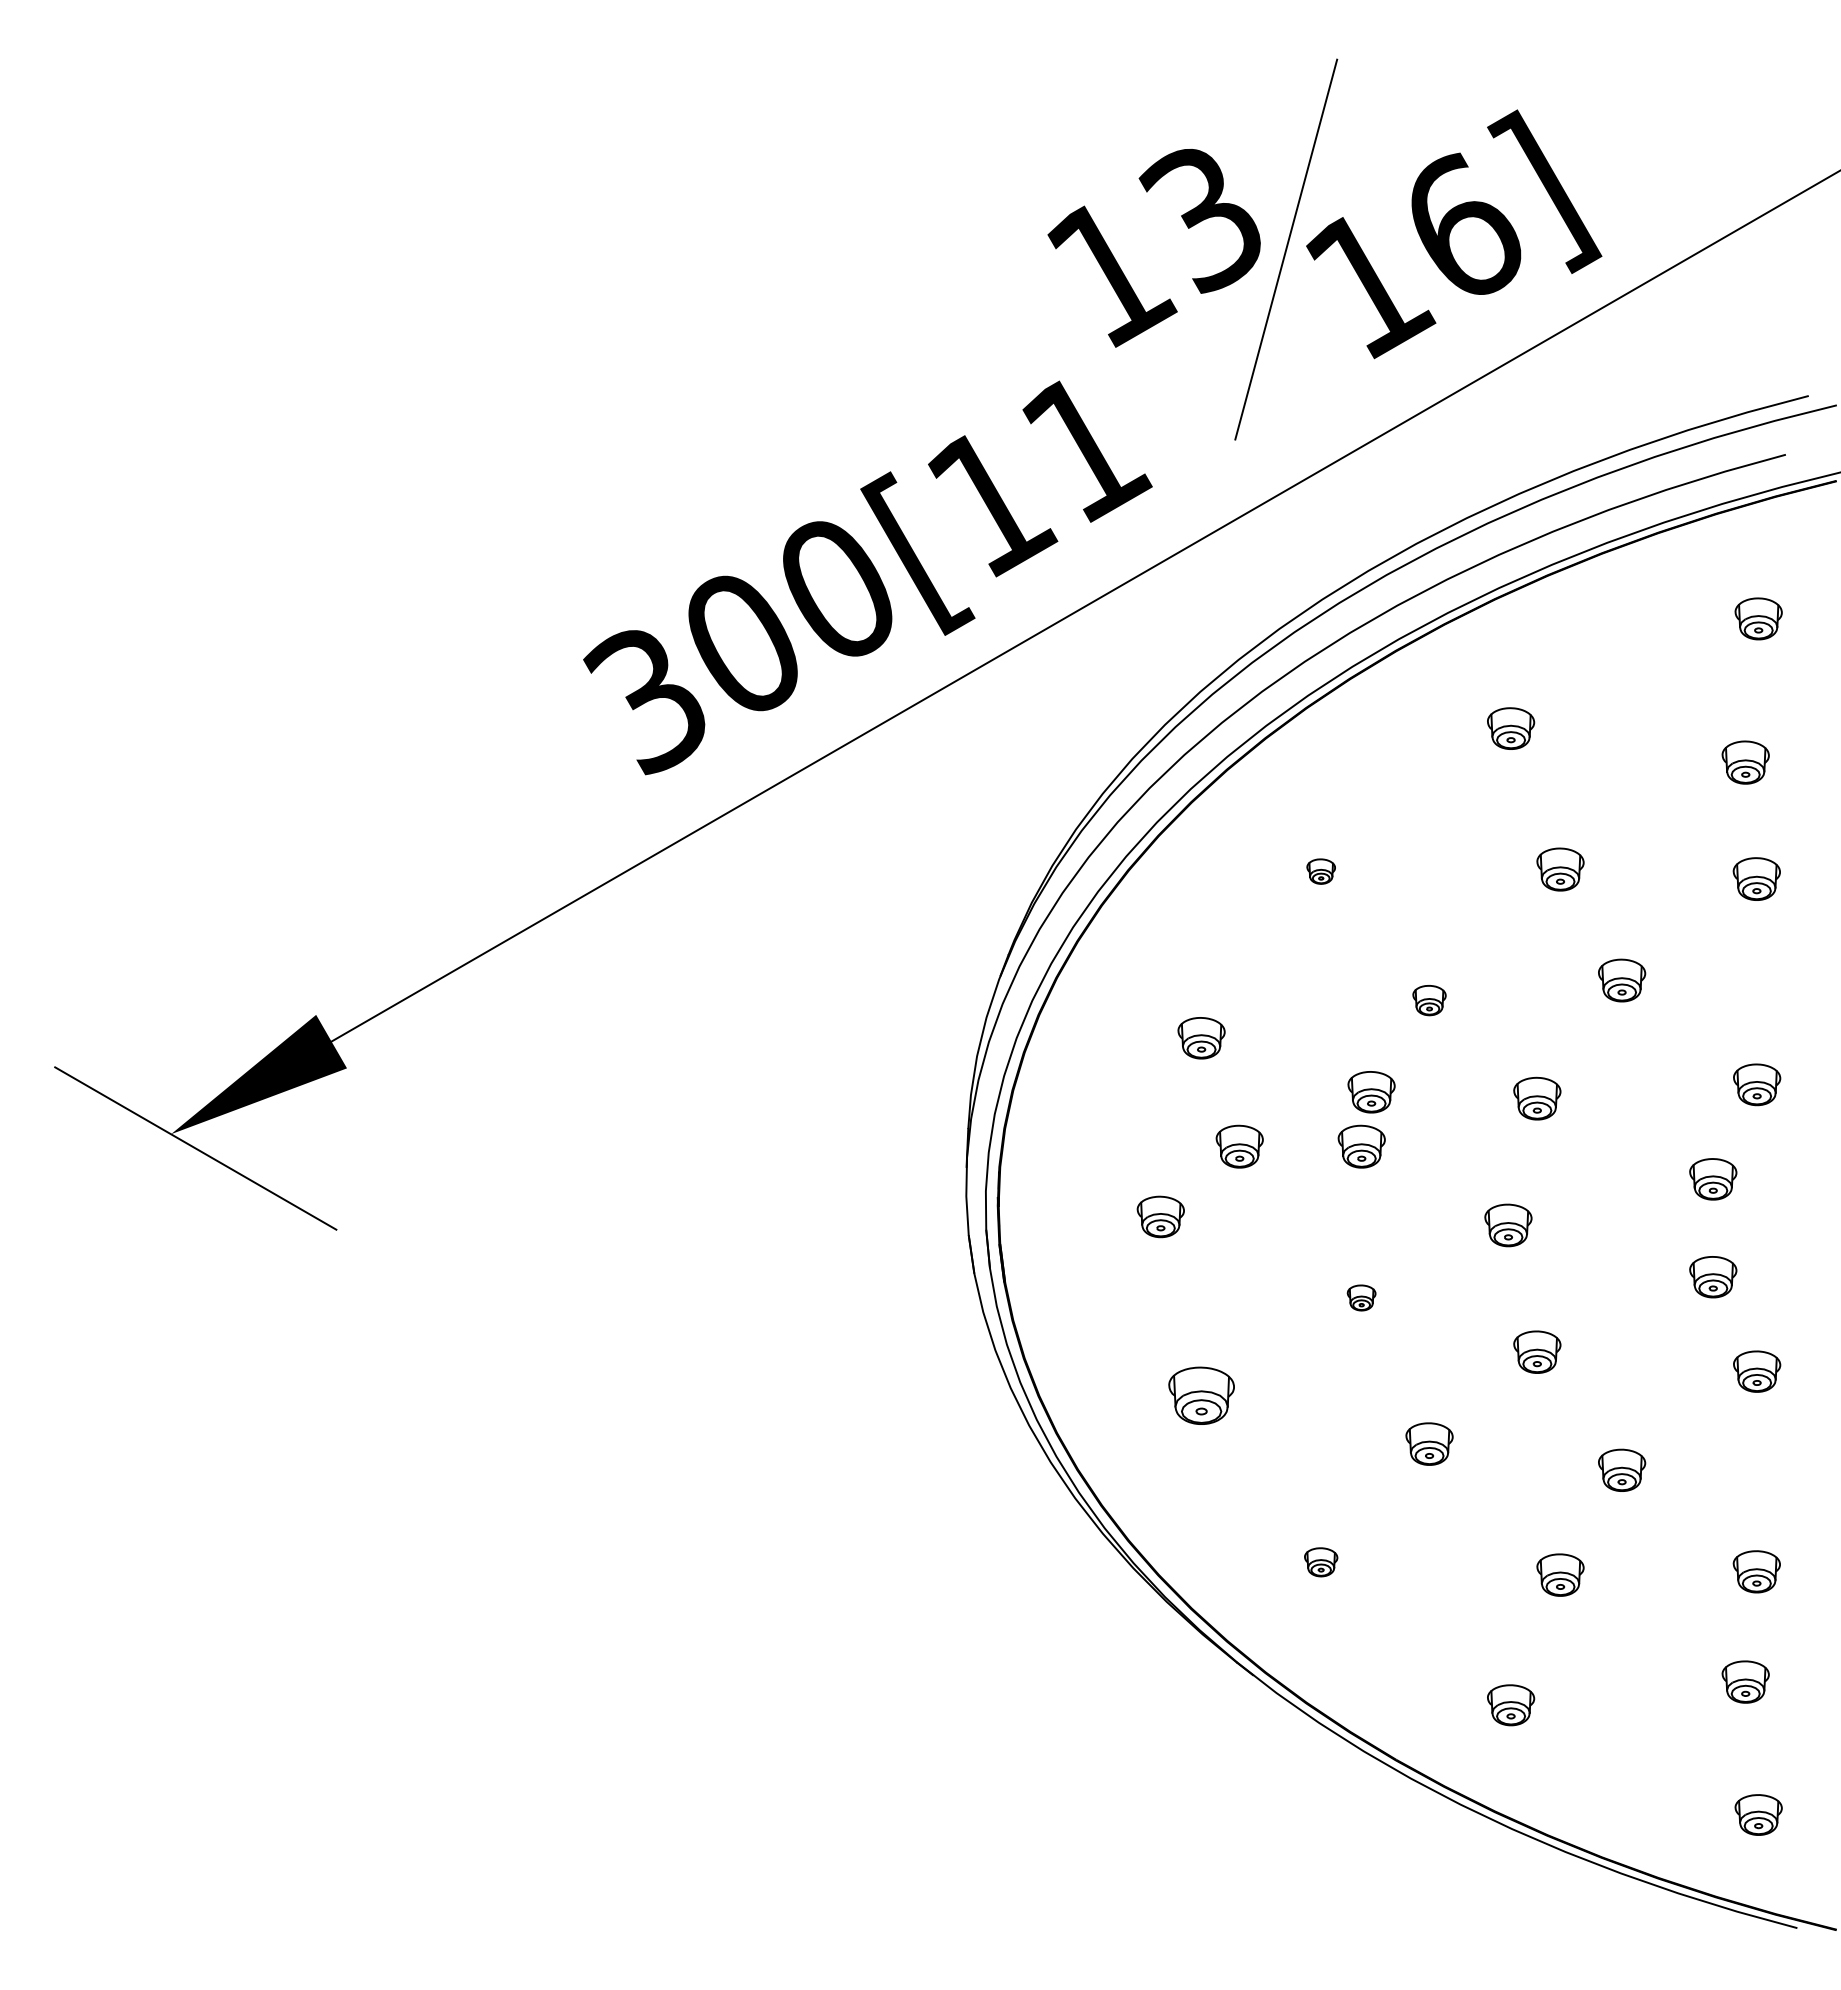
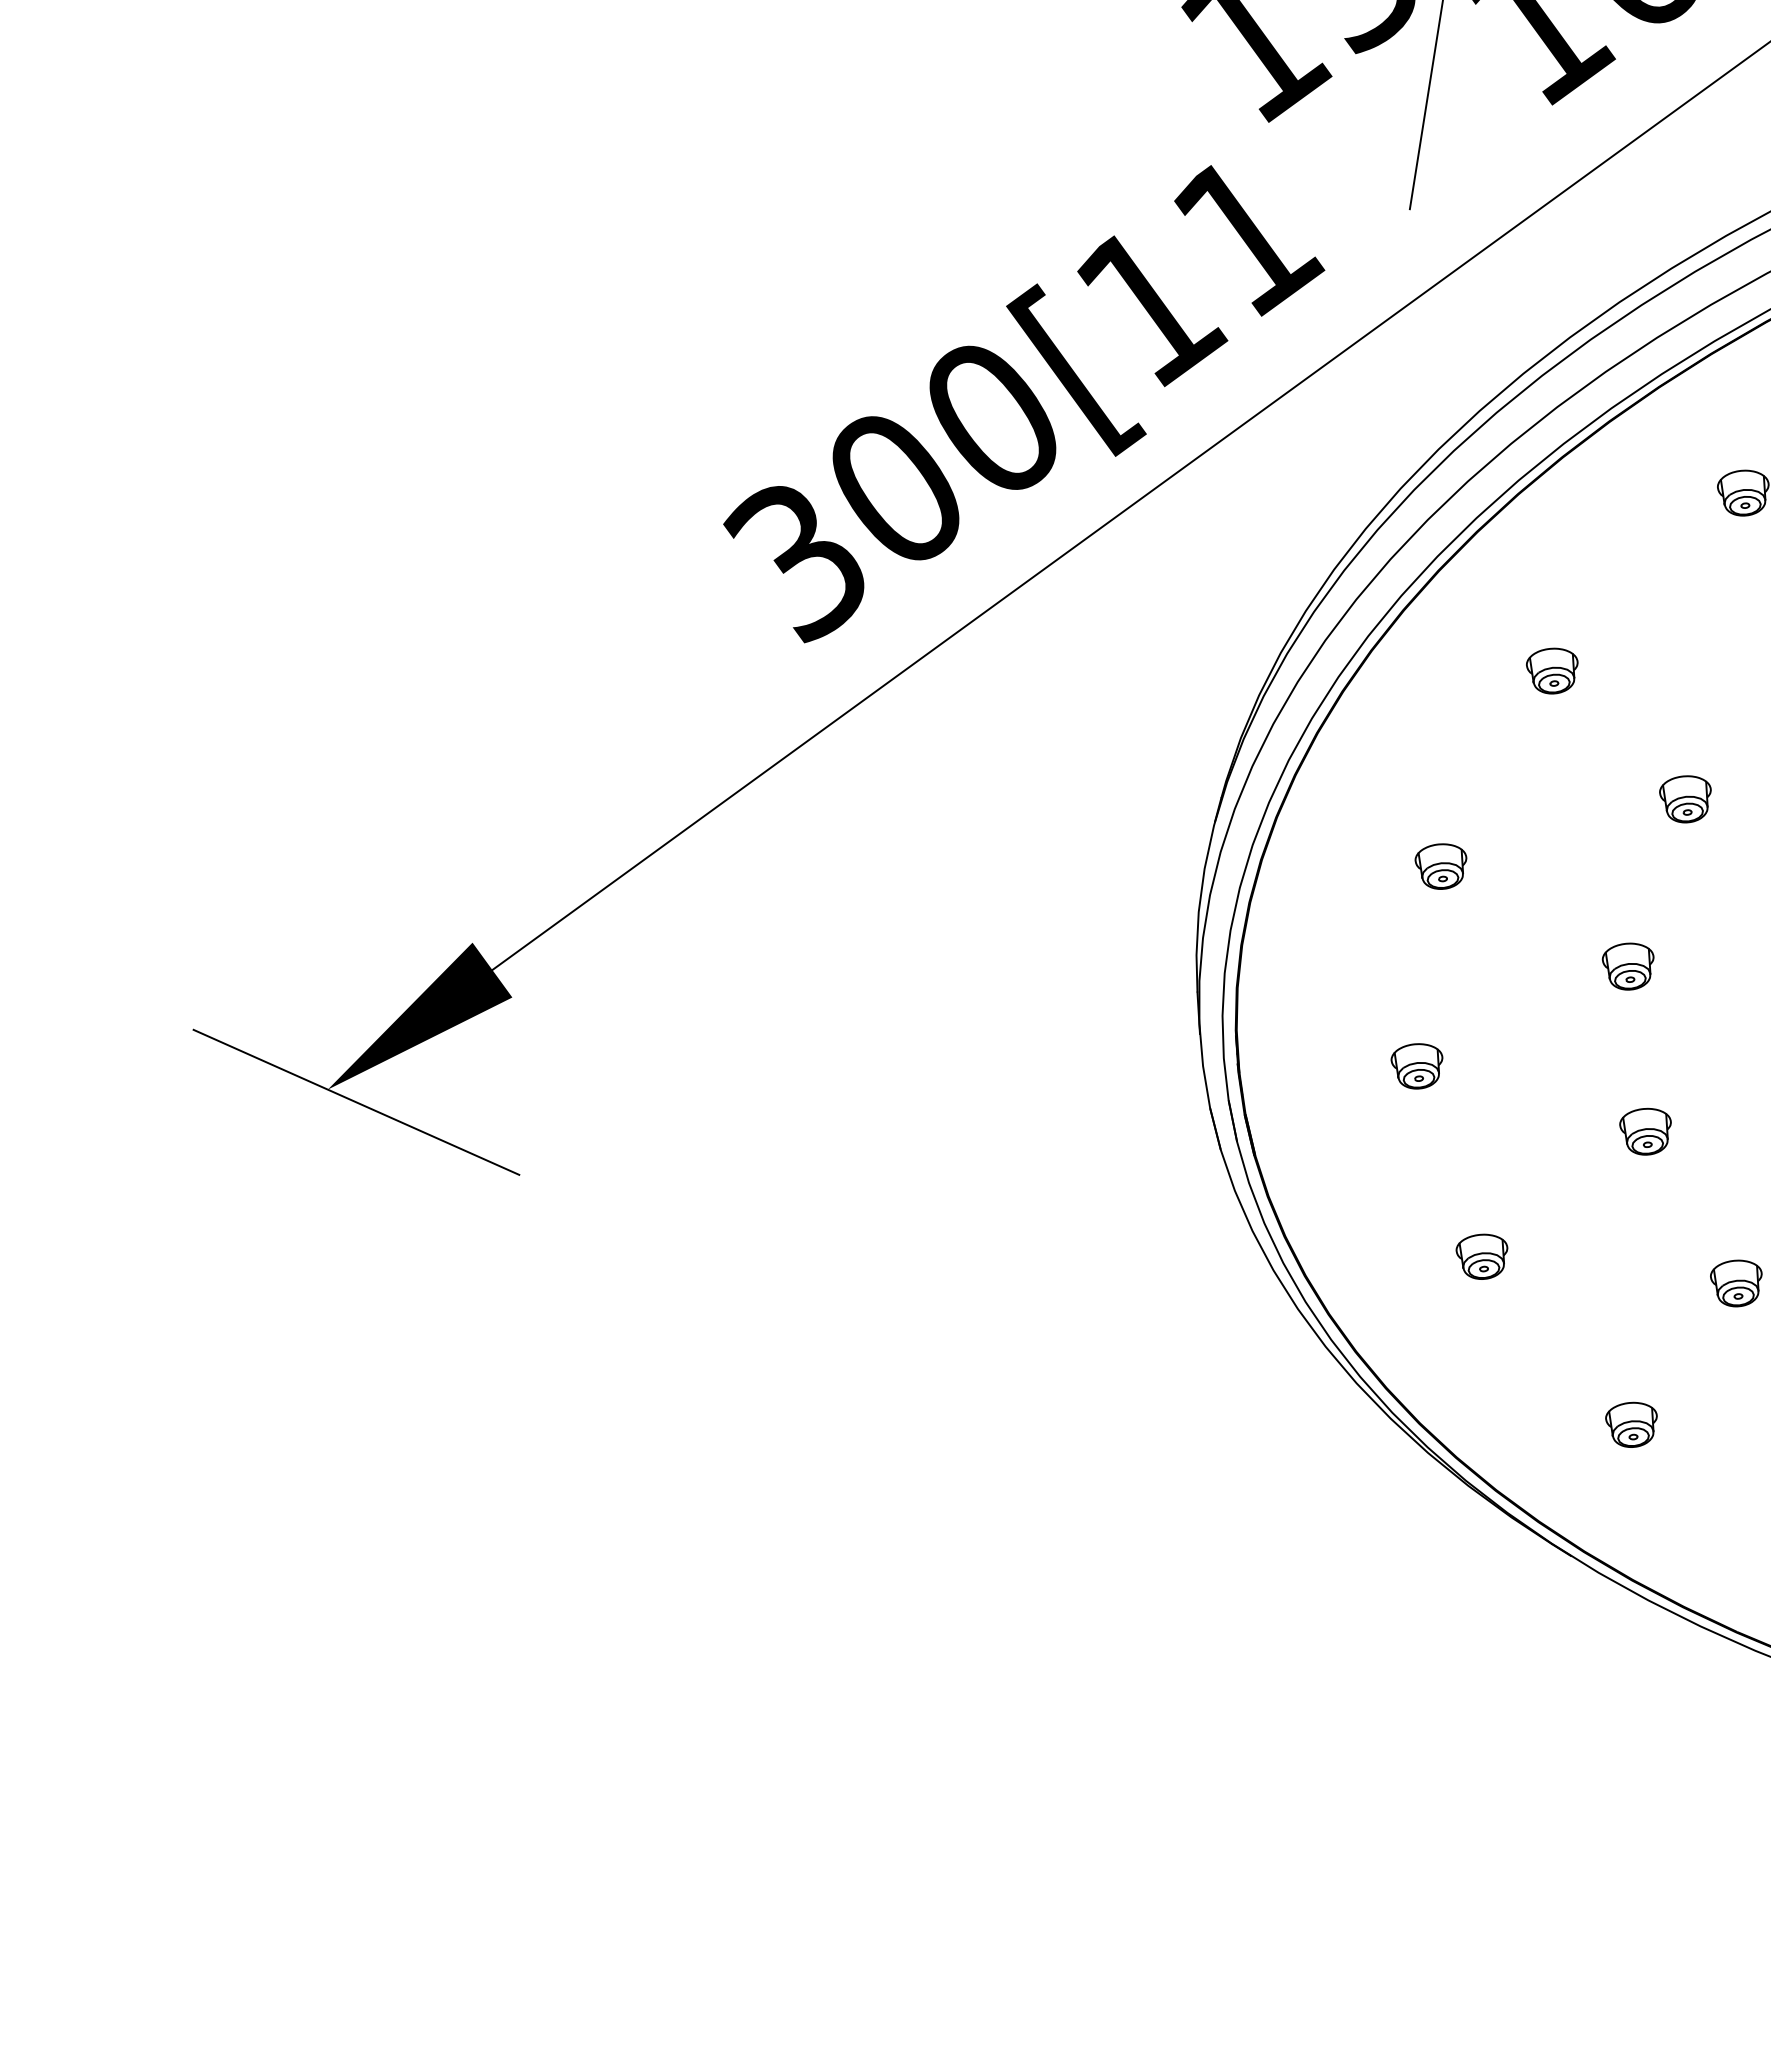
part: (1321, 871) -> (1553, 670), size x1.67
part: (1429, 1000) -> (1686, 799), size x1.43
part: (1371, 1092) -> (1633, 906), removed
part: (1239, 1146) -> (1495, 980), removed
part: (1361, 1297) -> (1646, 1131), size x1.67
part: (1201, 1395) -> (1482, 1256), size x0.71
part: (1321, 1562) -> (1632, 1425), size x1.43

